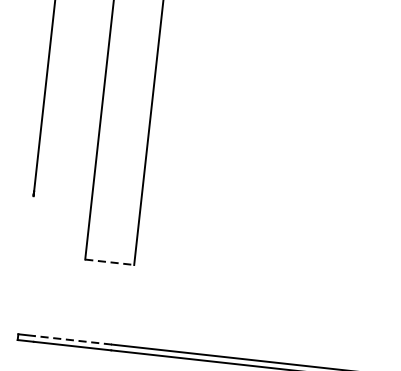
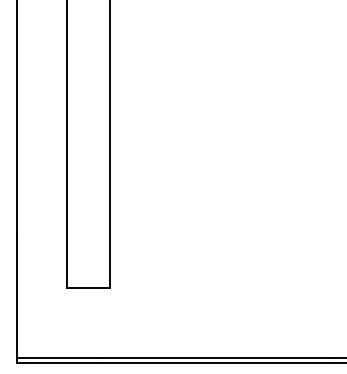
line: (109, 262) -> (88, 287), dashed -> solid
line: (25, 267) -> (16, 300), added
line: (73, 340) -> (64, 358), dashed -> solid

